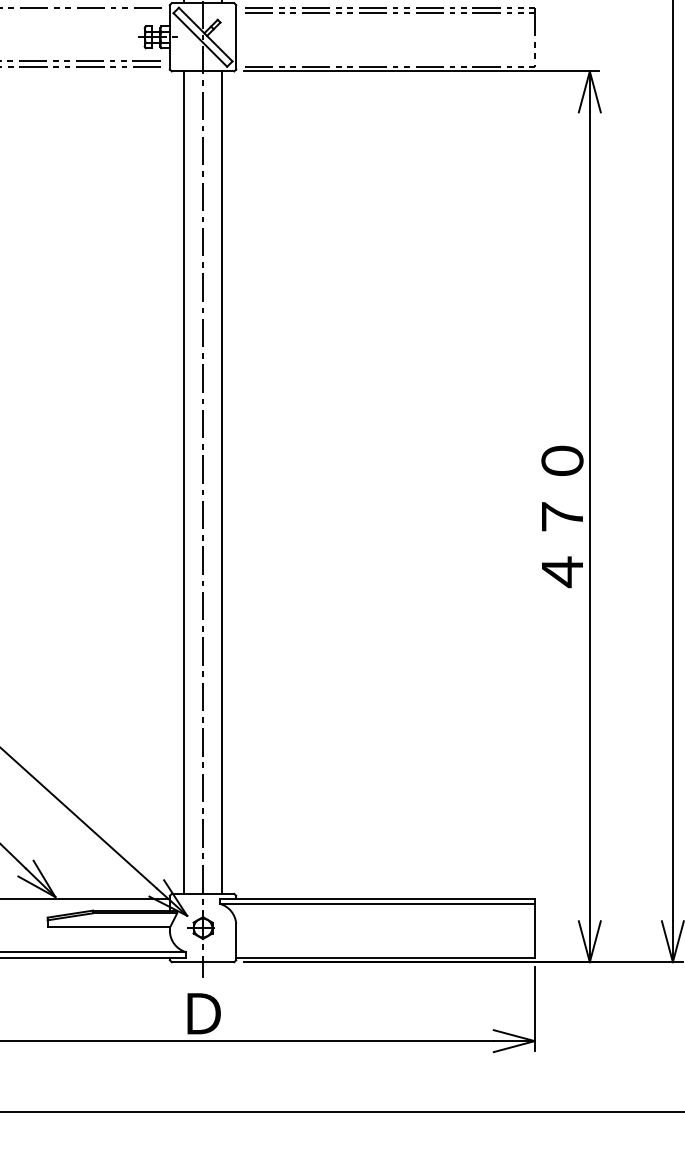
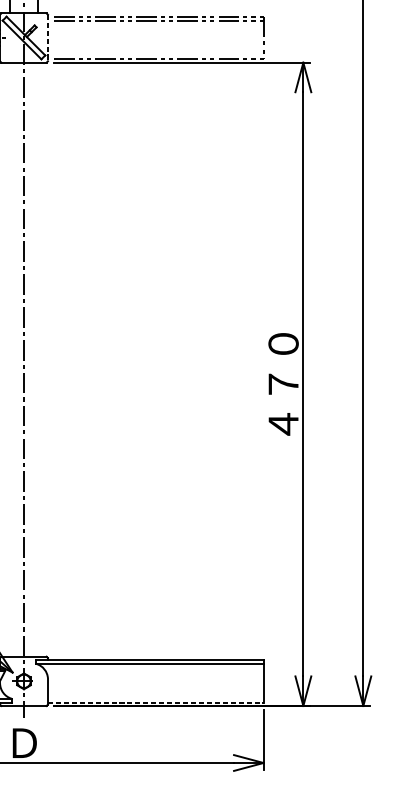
line: (236, 37) -> (48, 38), solid -> dashed
line: (184, 482) -> (10, 359), removed
line: (222, 482) -> (38, 359), removed
line: (385, 957) -> (155, 702), solid -> dashed

